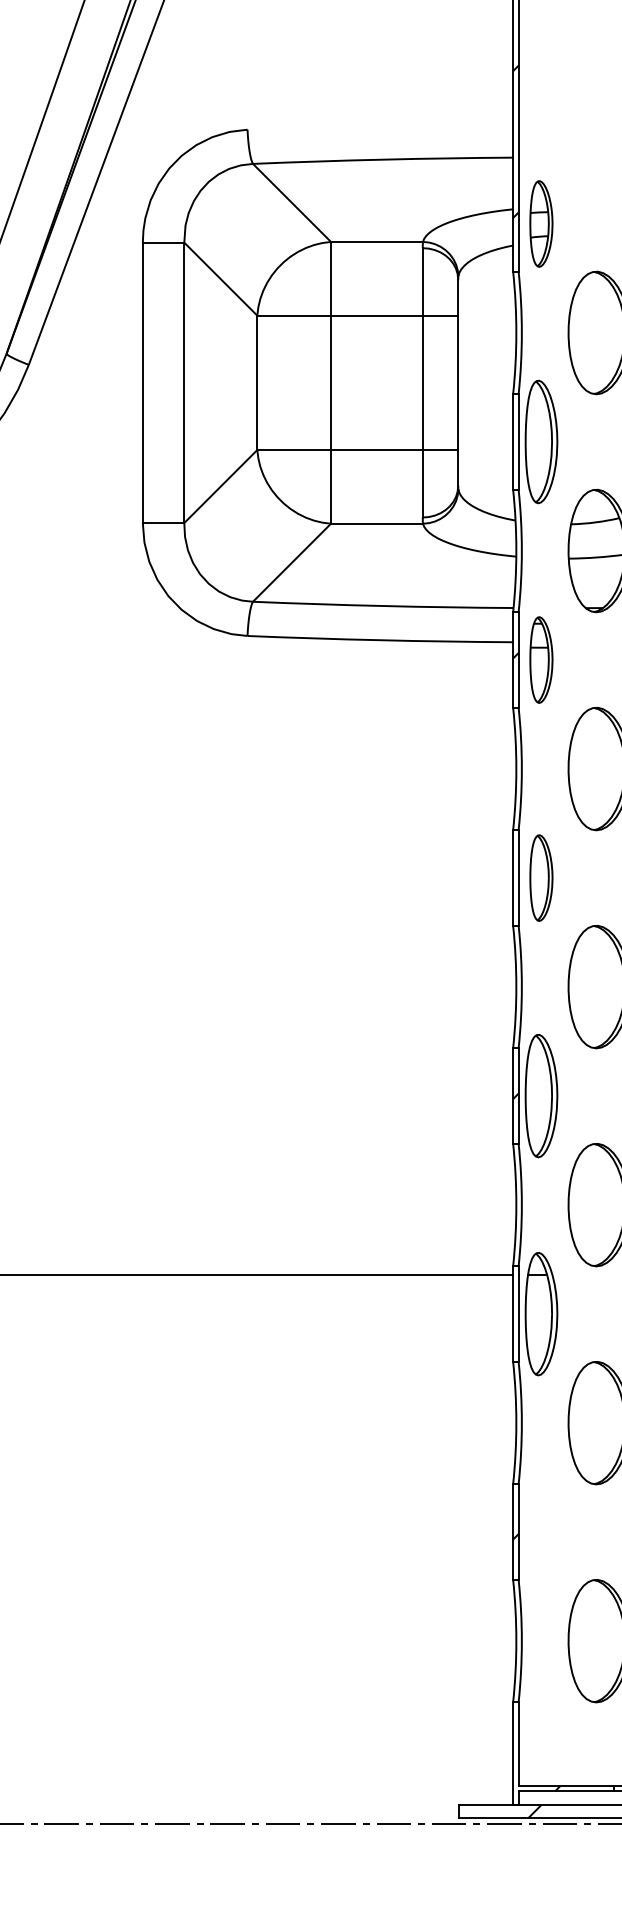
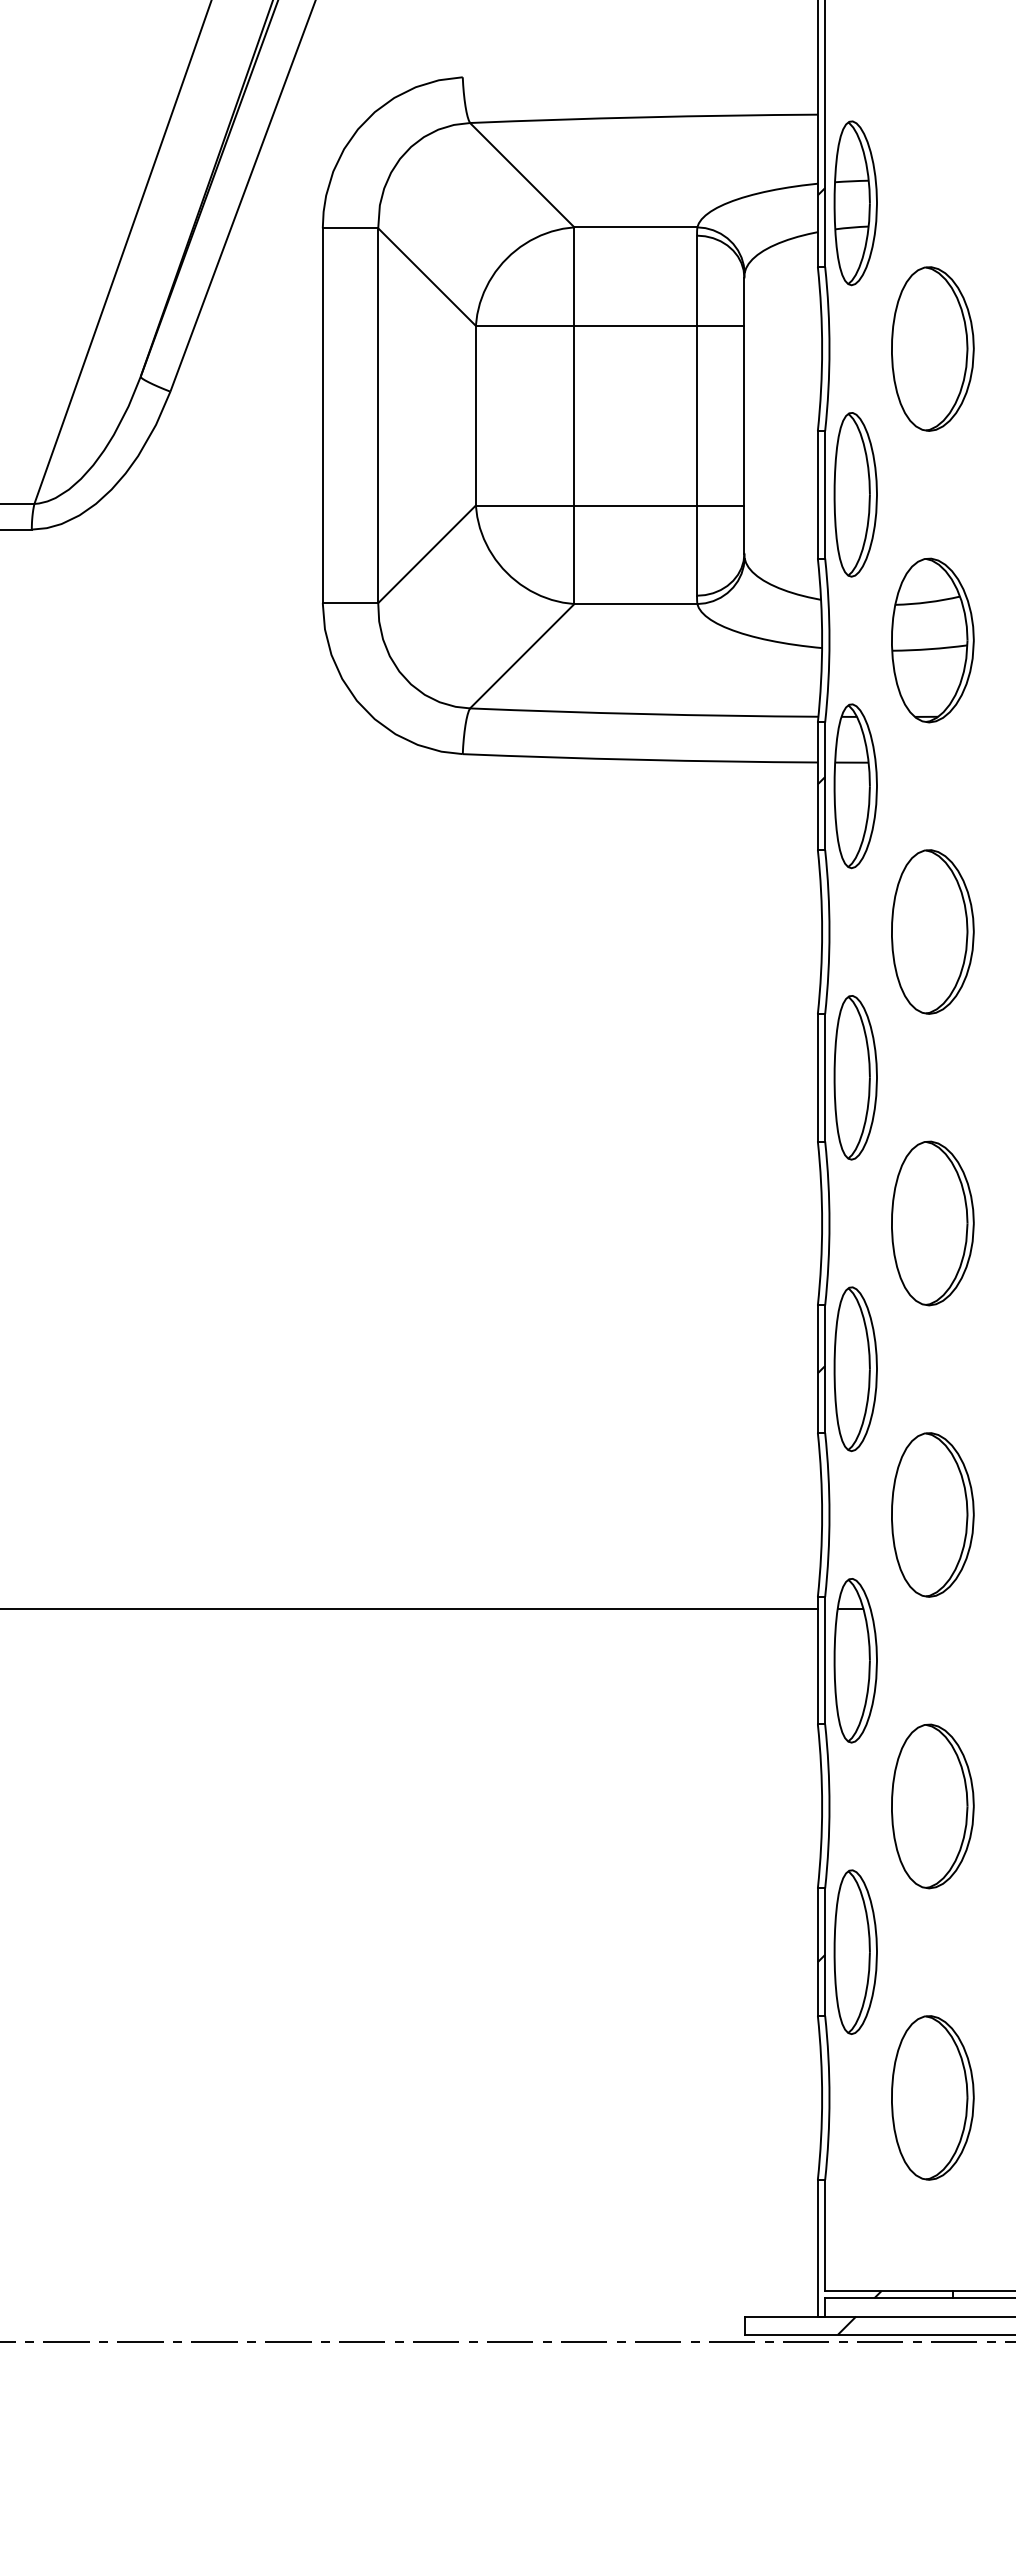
part: (541, 224) -> (855, 203), size x1.43
part: (541, 660) -> (855, 786), size x1.43
part: (541, 877) -> (855, 1077), size x1.43
part: (541, 1531) -> (855, 1951), added

